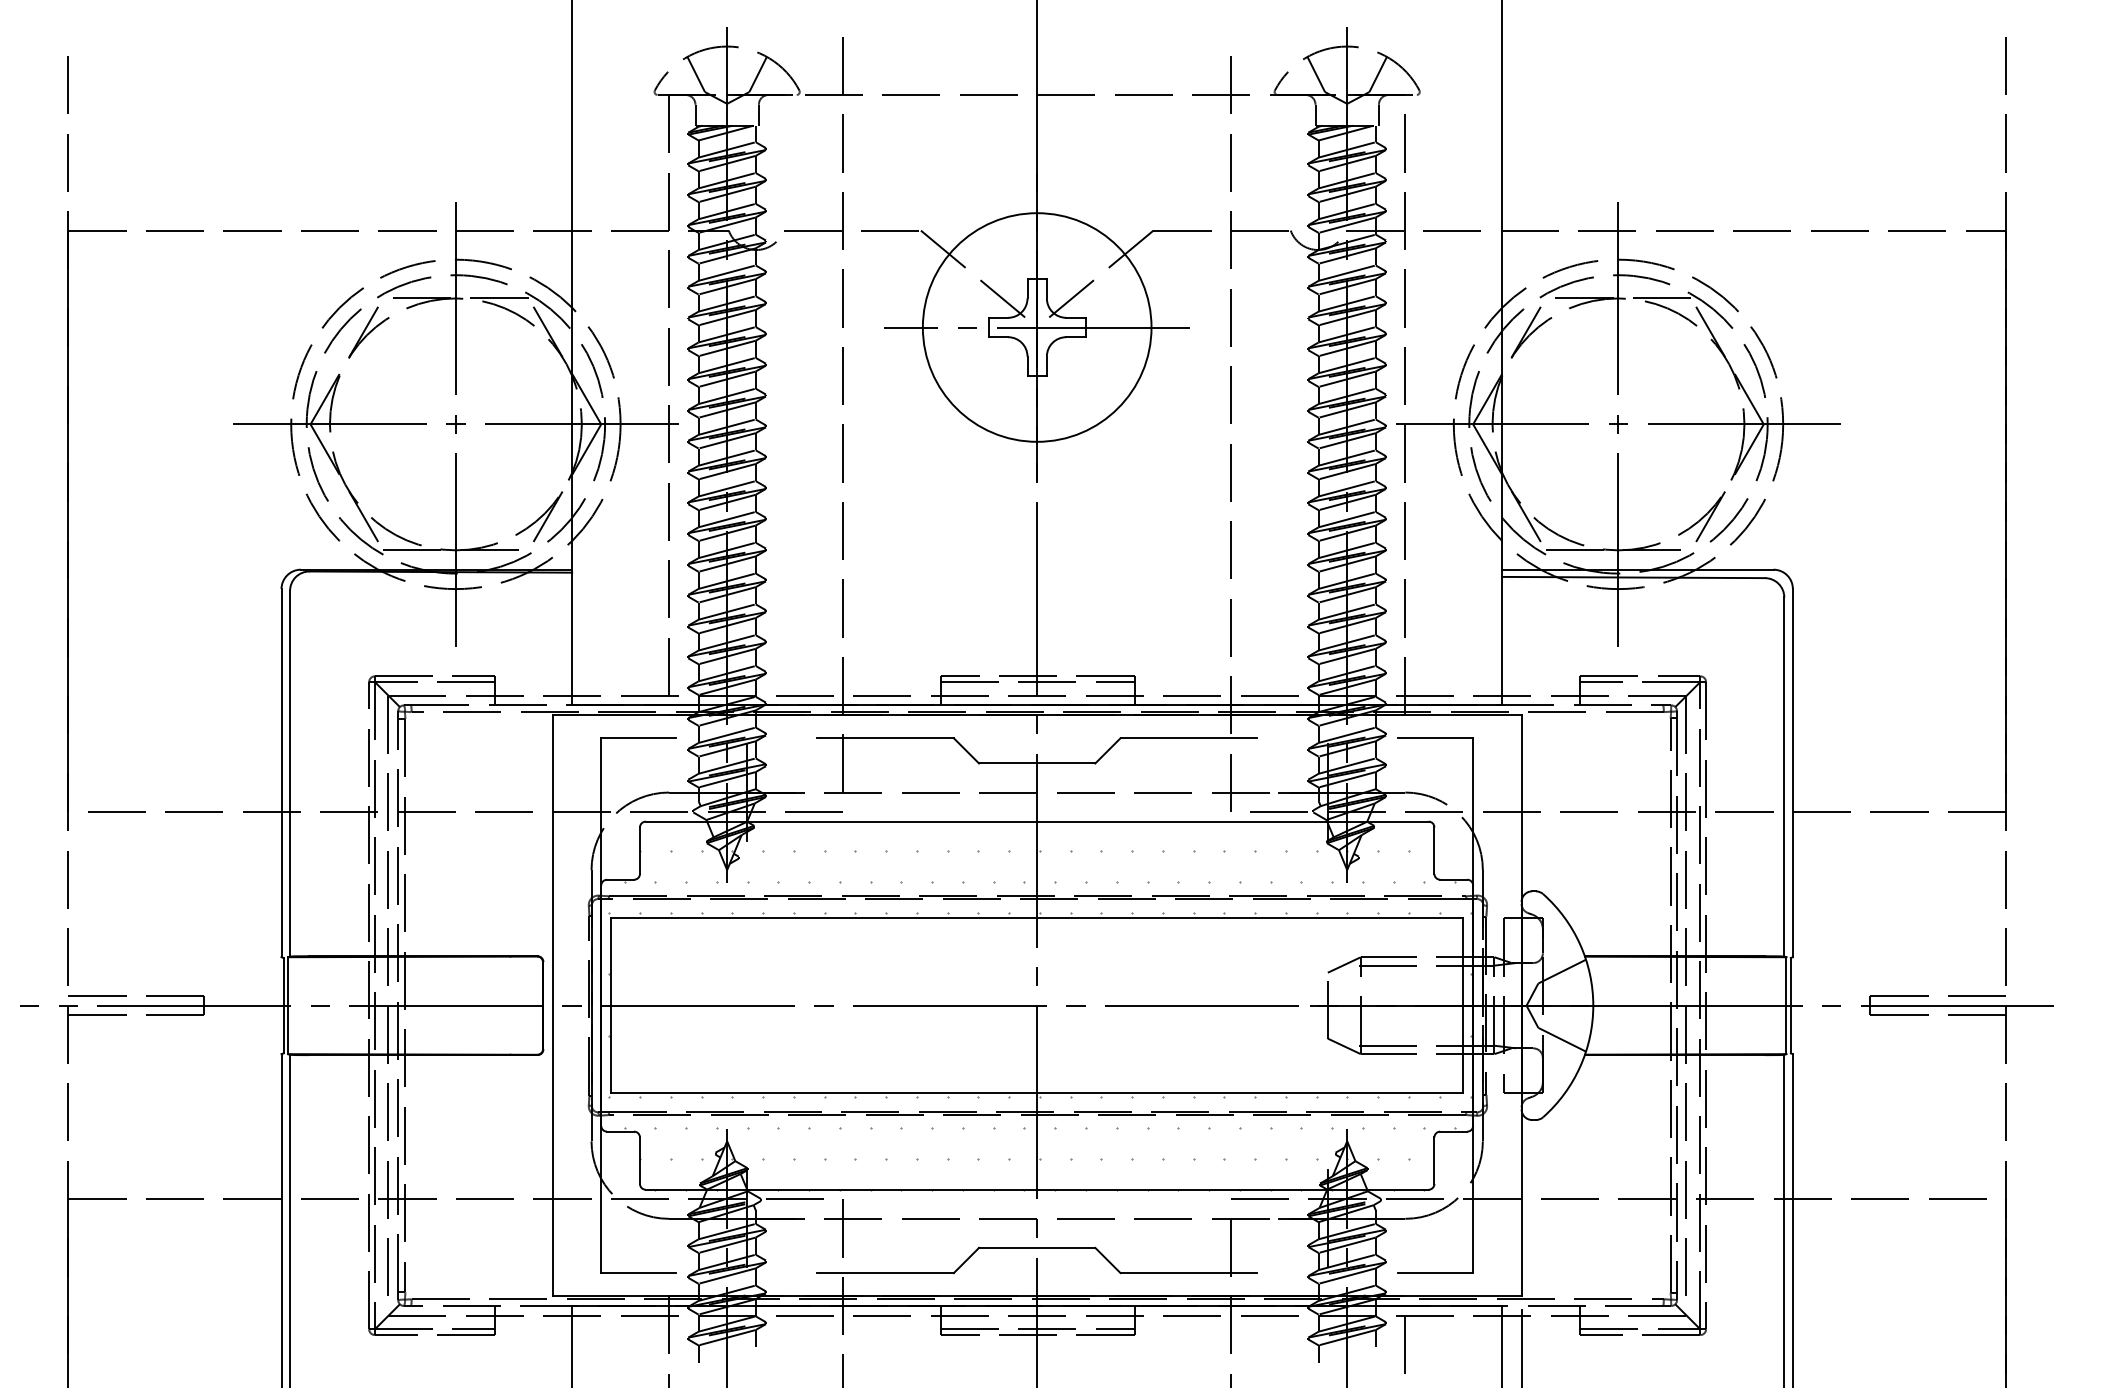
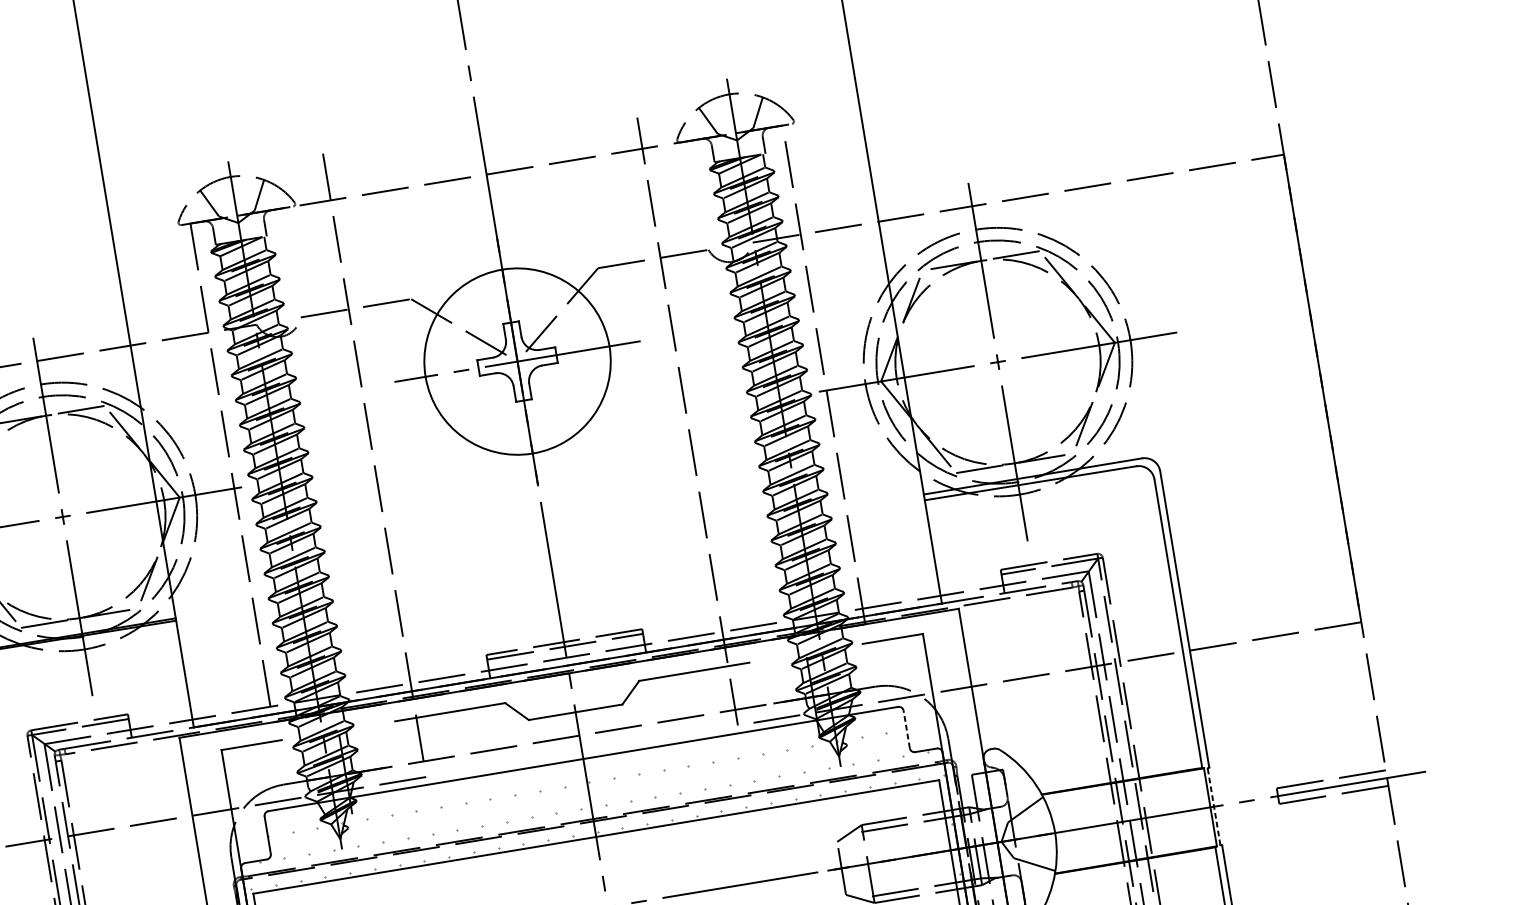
line: (1434, 850) -> (906, 729), solid -> dashed
line: (1790, 1005) -> (1213, 806), solid -> dashed

